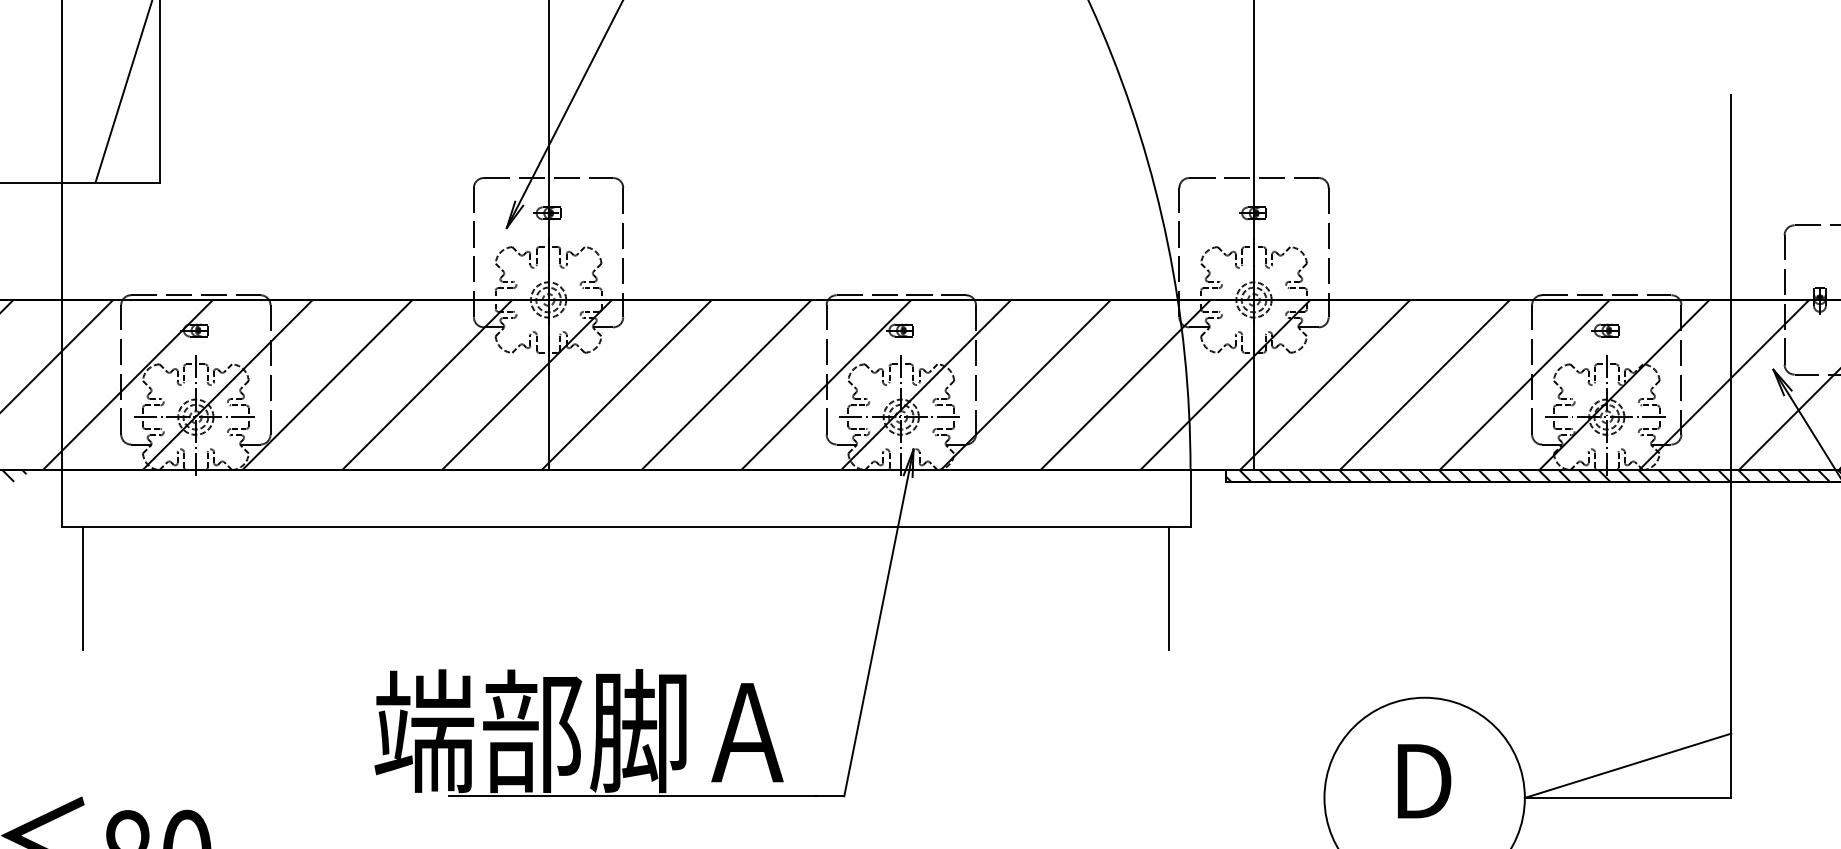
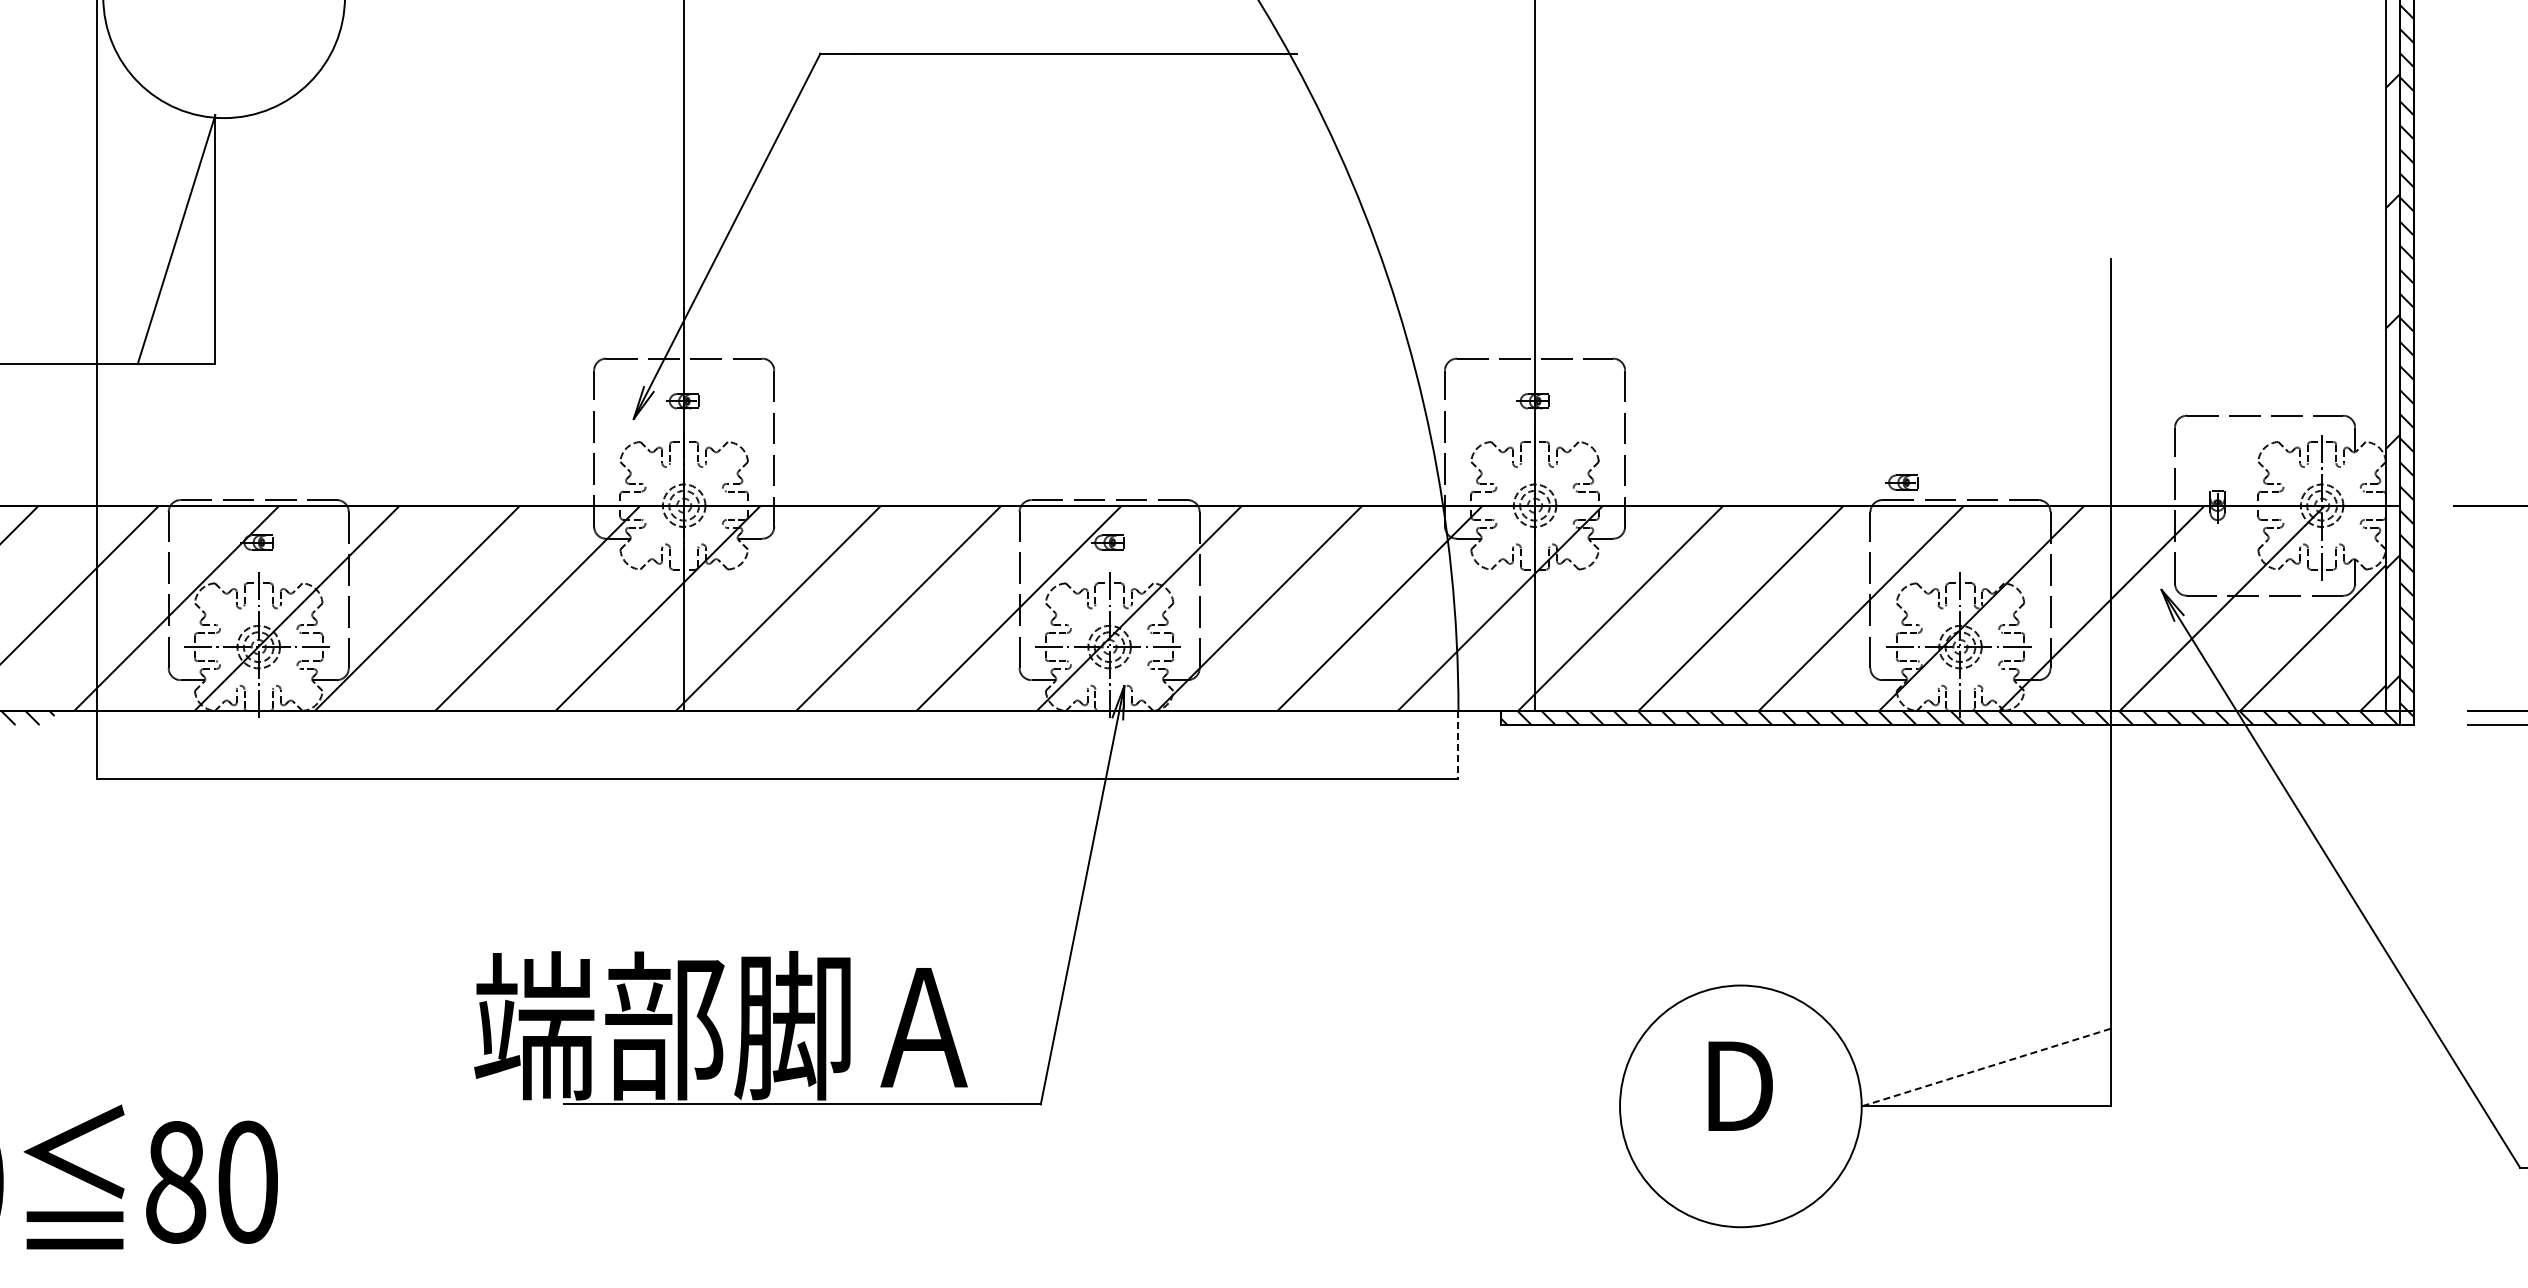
part: (1605, 330) -> (1901, 482), moved
line: (1190, 498) -> (1458, 745), solid -> dashed
line: (82, 588) -> (122, 853), removed
line: (1169, 588) -> (1432, 853), removed
line: (1627, 765) -> (1985, 1067), solid -> dashed

